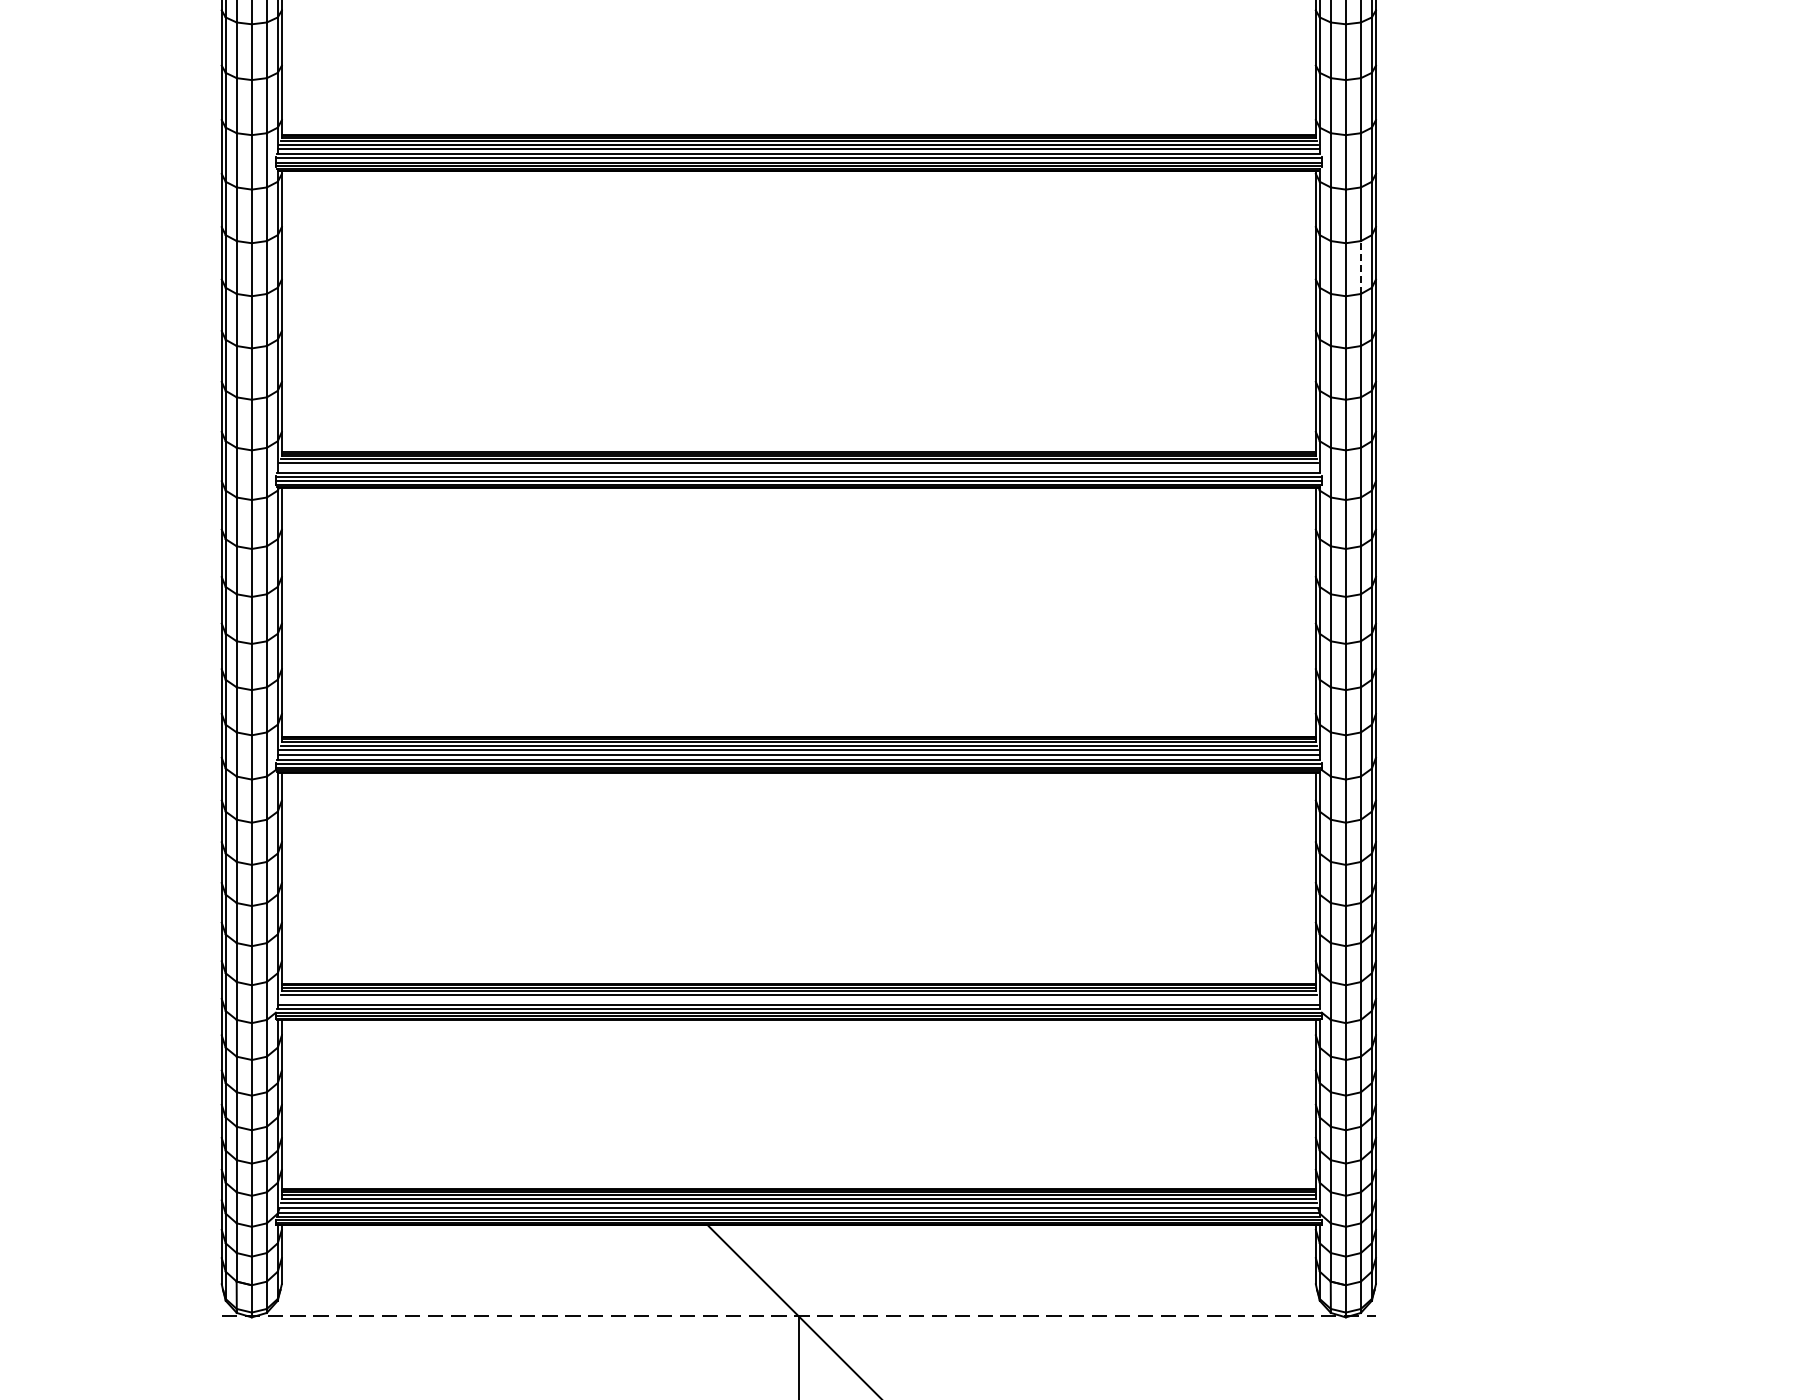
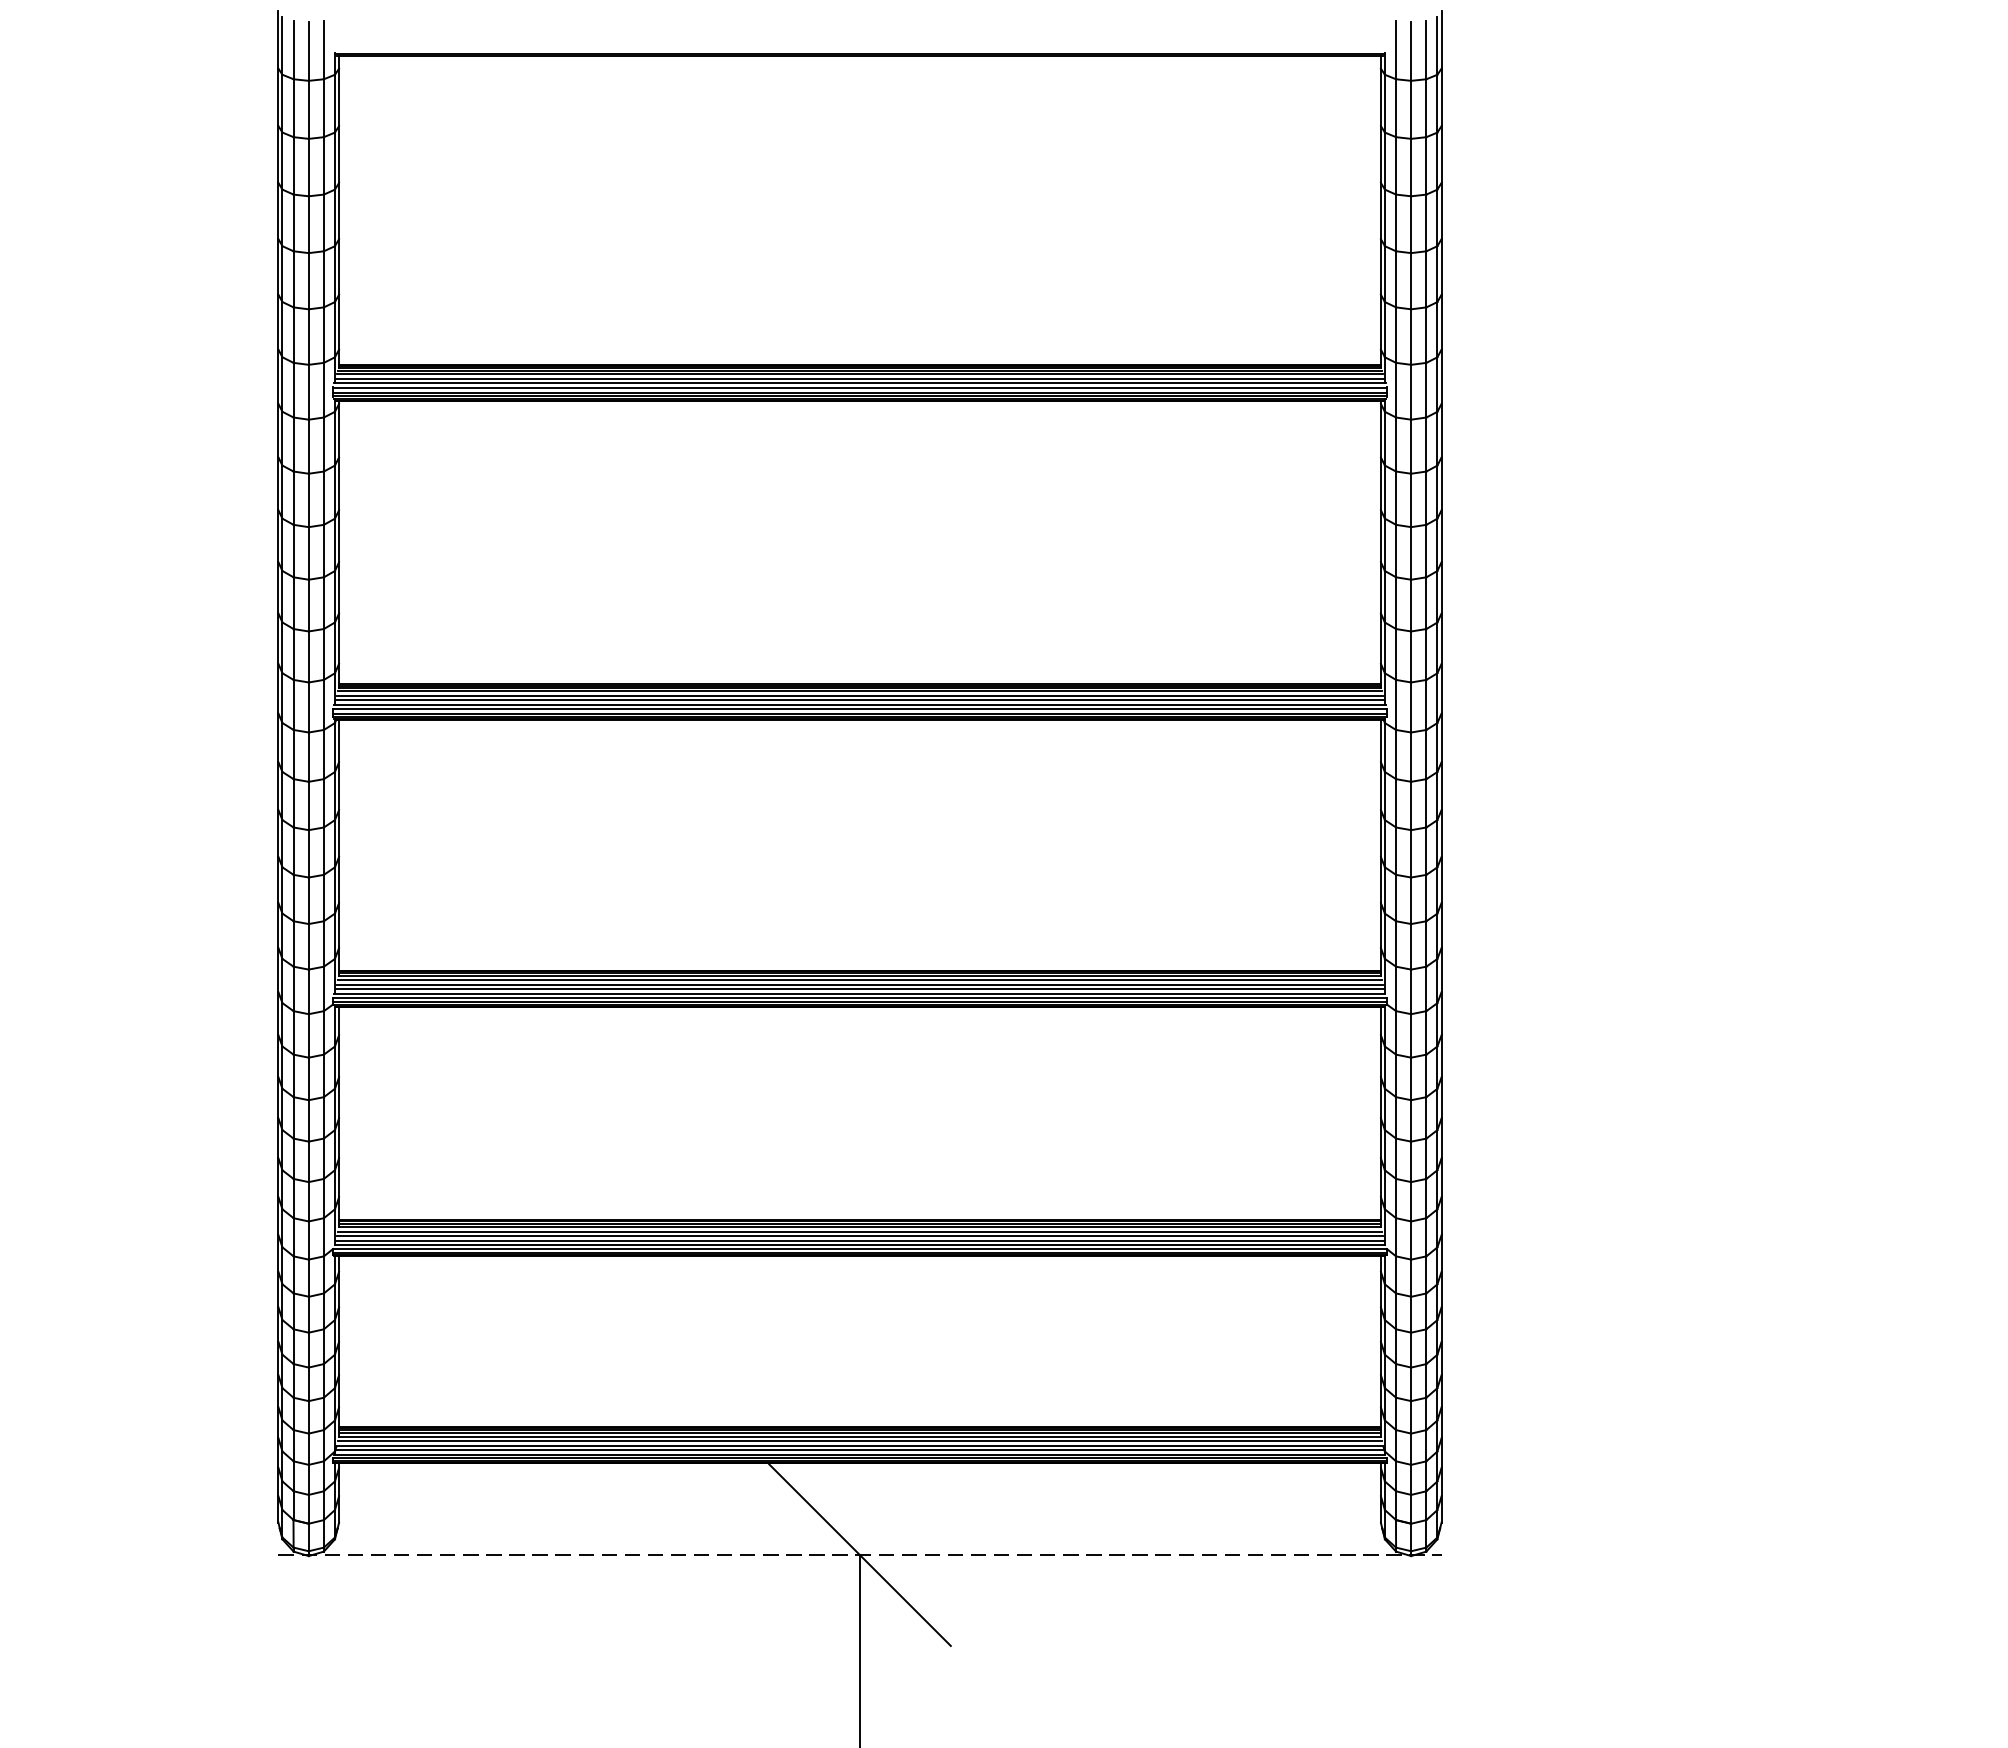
line: (1361, 267) -> (1426, 498), dashed -> solid
line: (798, 468) -> (859, 700), added
line: (798, 1000) -> (859, 1236), added

